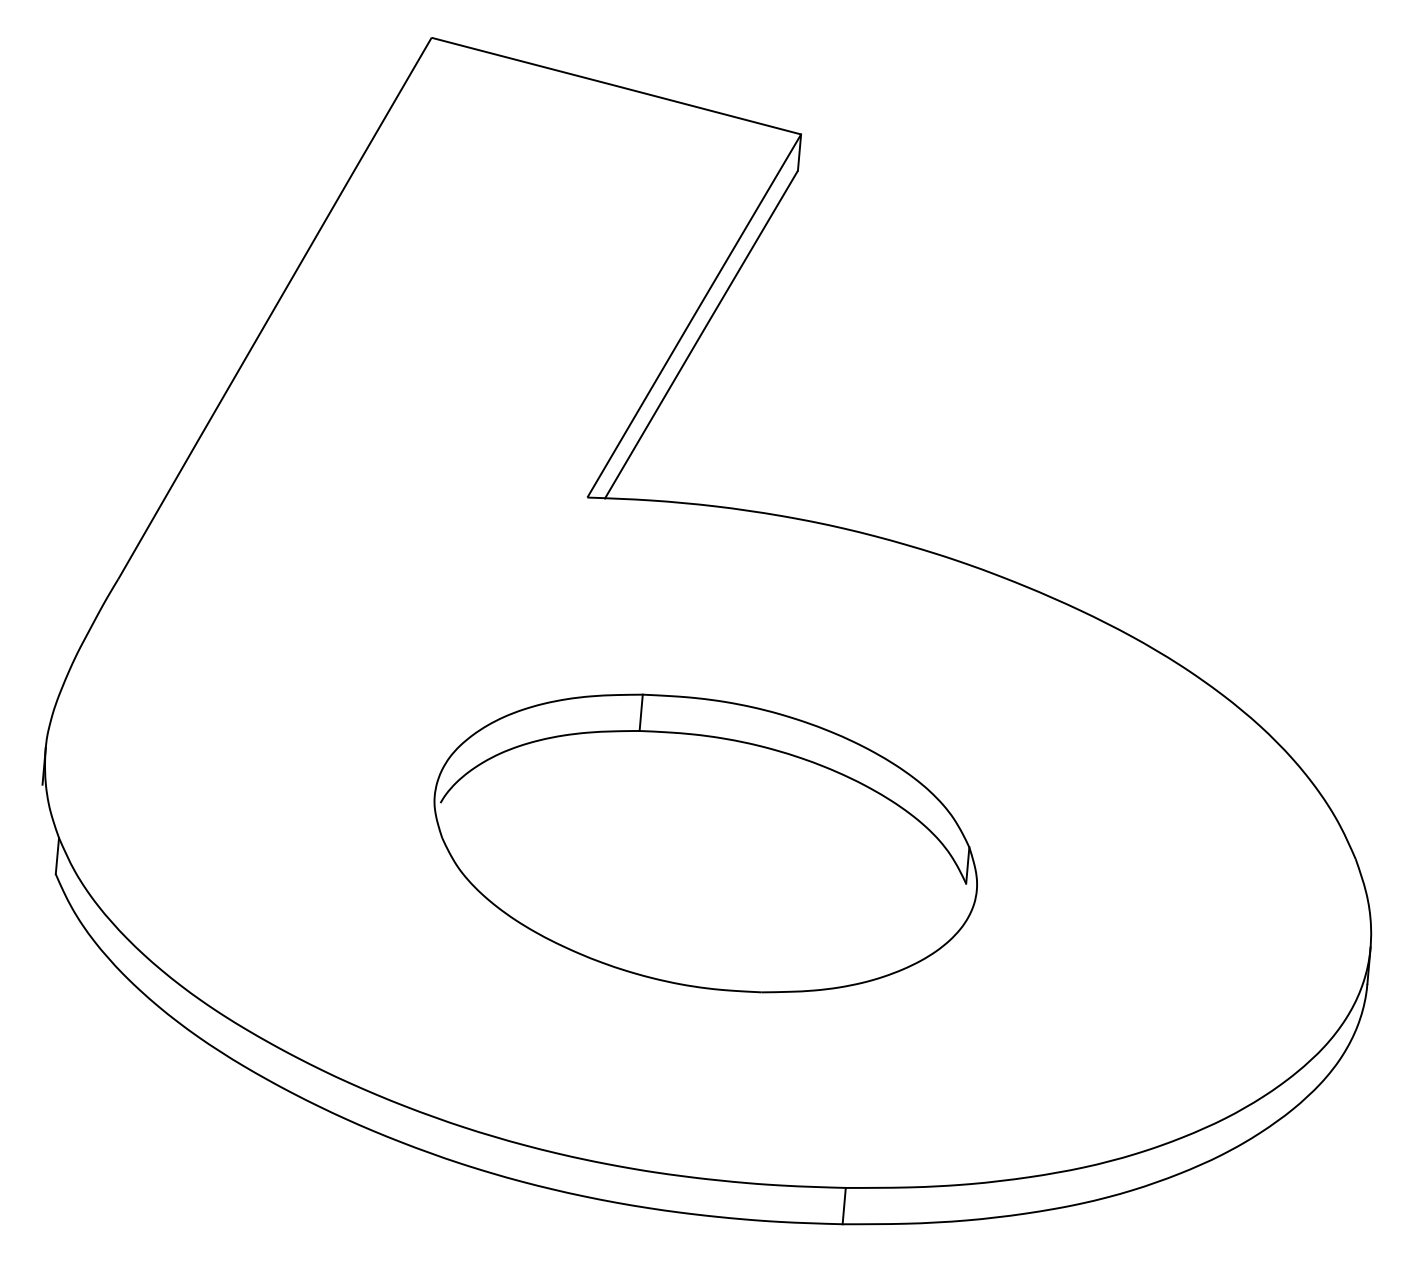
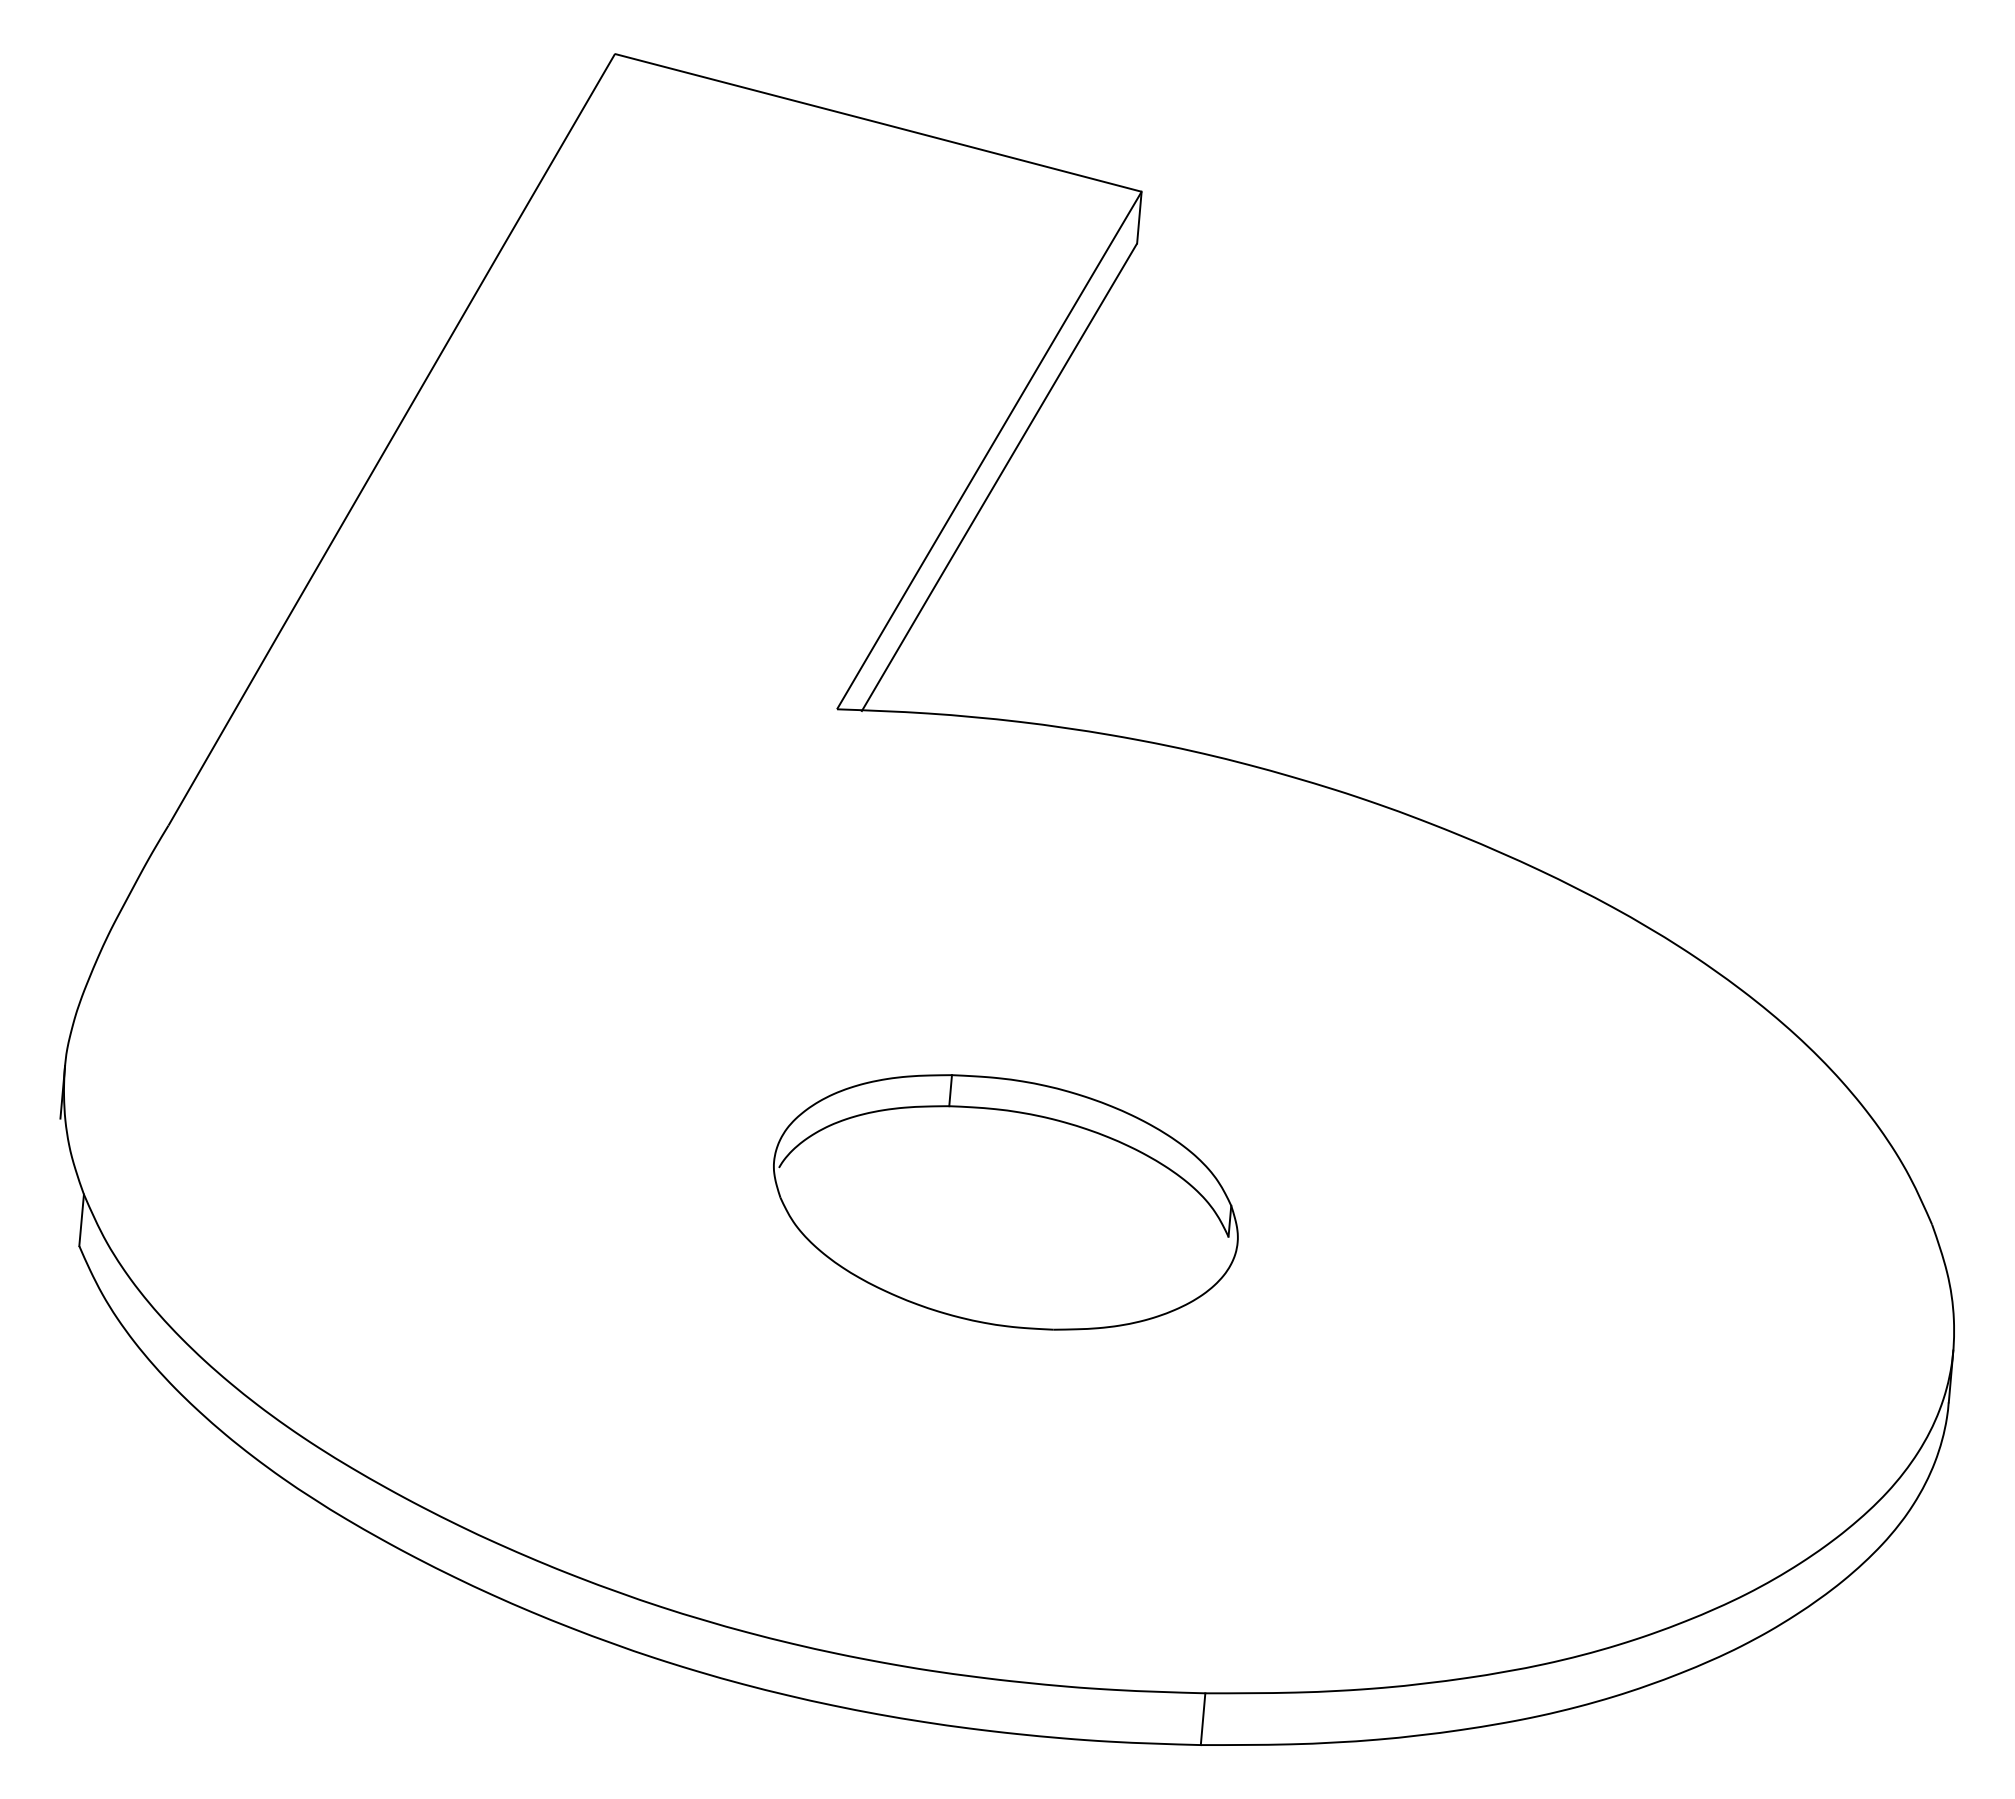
part: (705, 843) -> (1005, 1202), size x0.6

